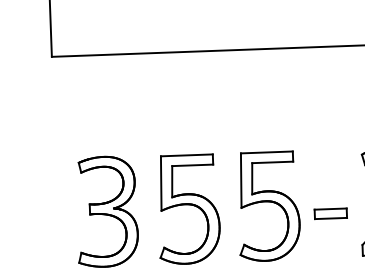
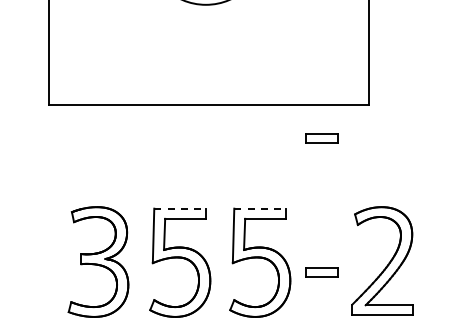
part: (325, 80) -> (321, 138), added
line: (267, 152) -> (260, 208), solid -> dashed
line: (187, 155) -> (180, 208), solid -> dashed

